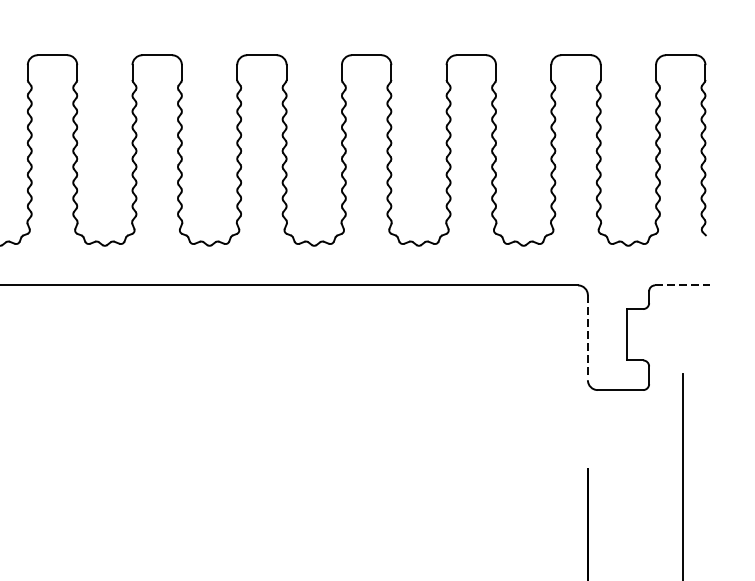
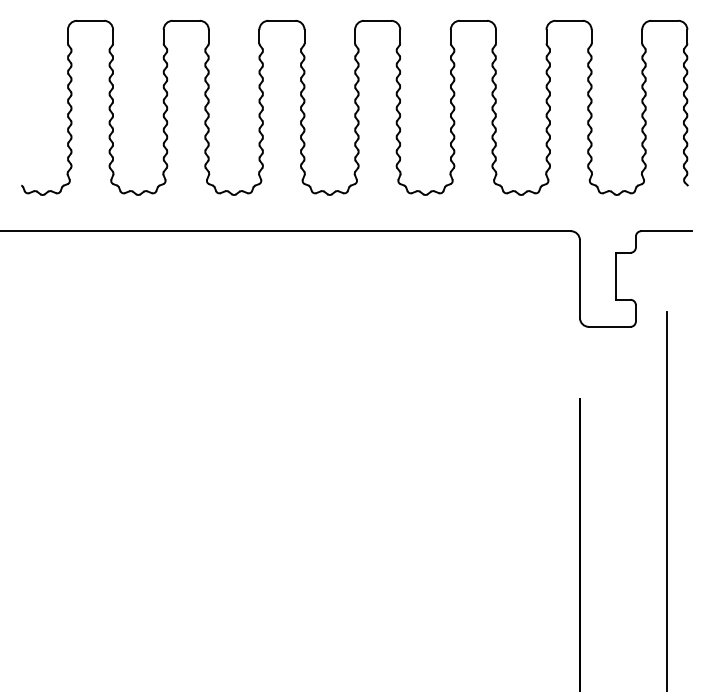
line: (683, 285) -> (667, 231), dashed -> solid
line: (587, 338) -> (579, 279), dashed -> solid

